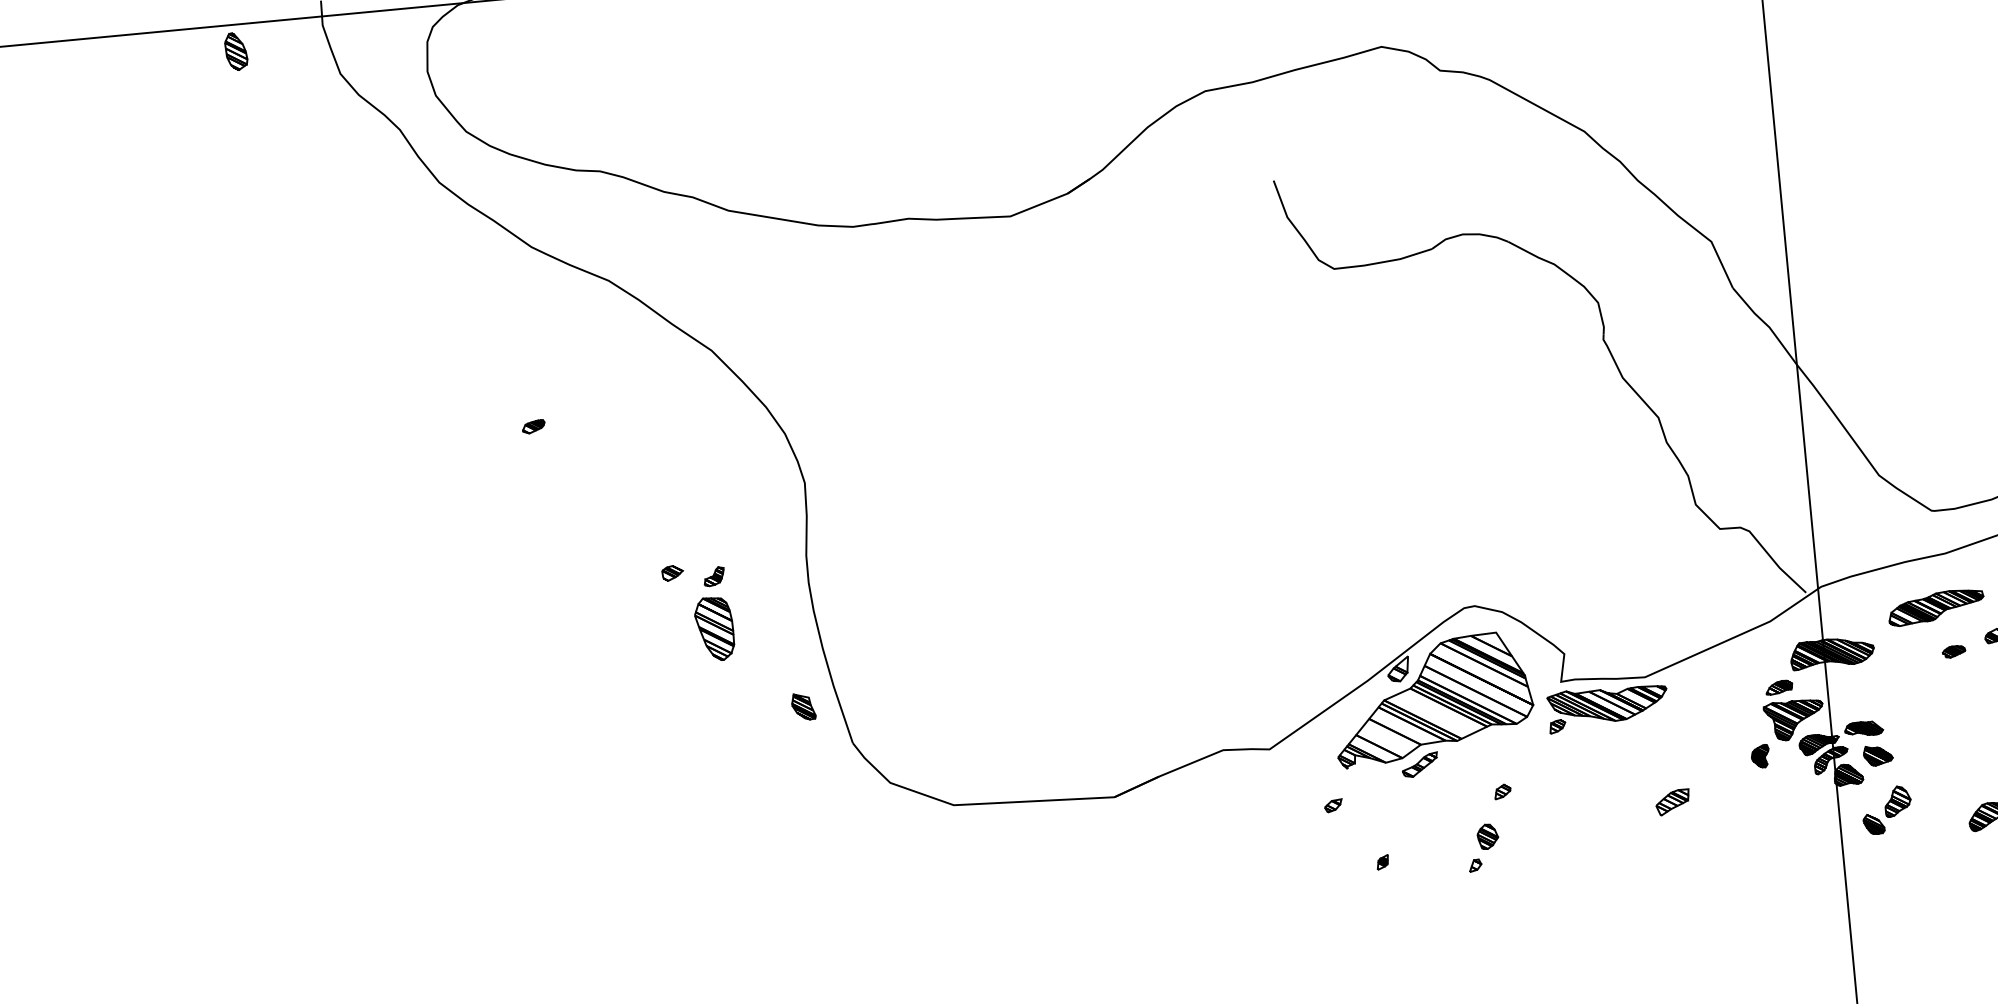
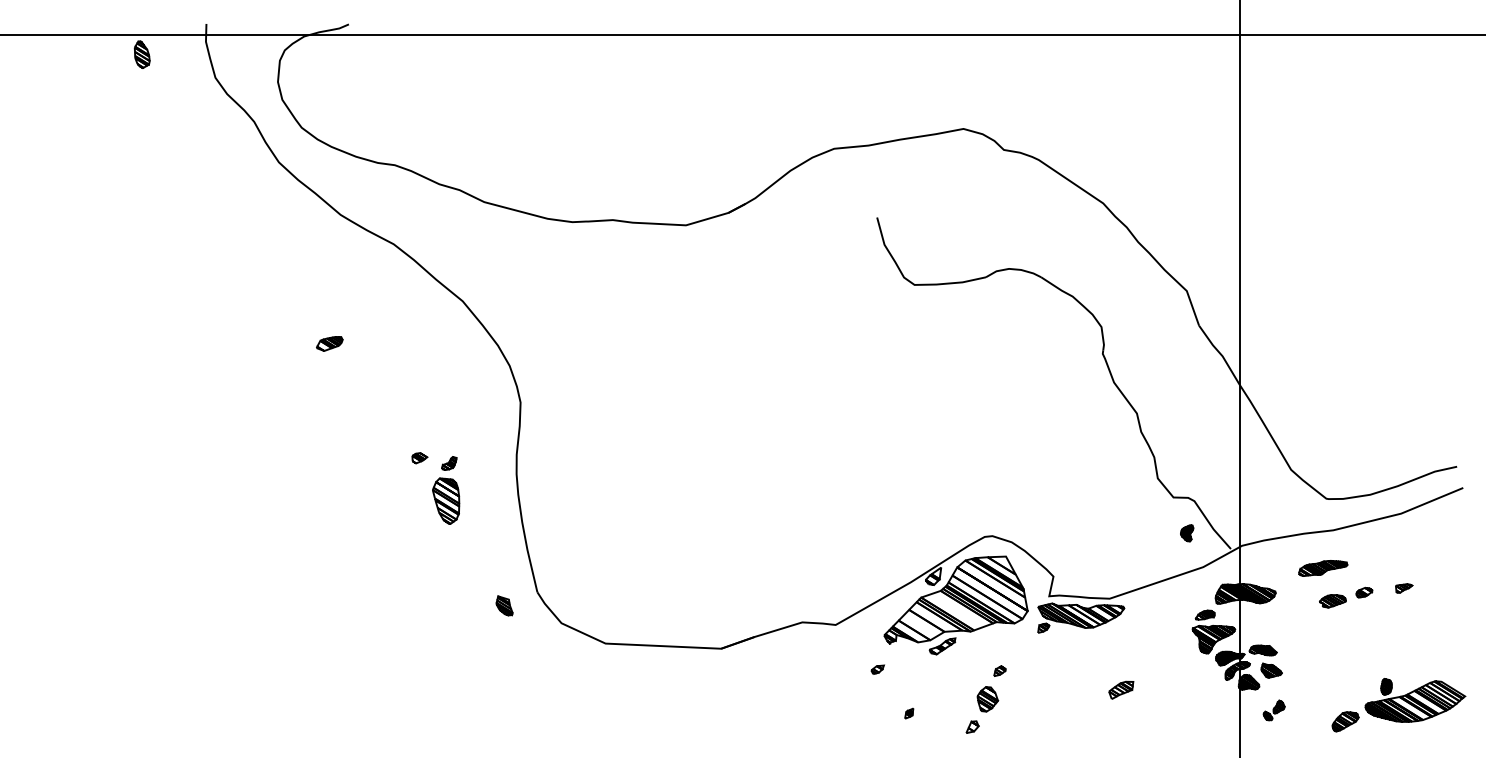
part: (534, 426) -> (330, 343), size x1.6
part: (1935, 607) -> (1322, 568), size x0.7
part: (1953, 652) -> (1332, 601), size x1.6
part: (803, 706) -> (504, 605), moved
part: (1761, 756) -> (1187, 533), moved
part: (1886, 810) -> (1273, 710), size x0.6
part: (1483, 847) -> (982, 709), size x1.4

